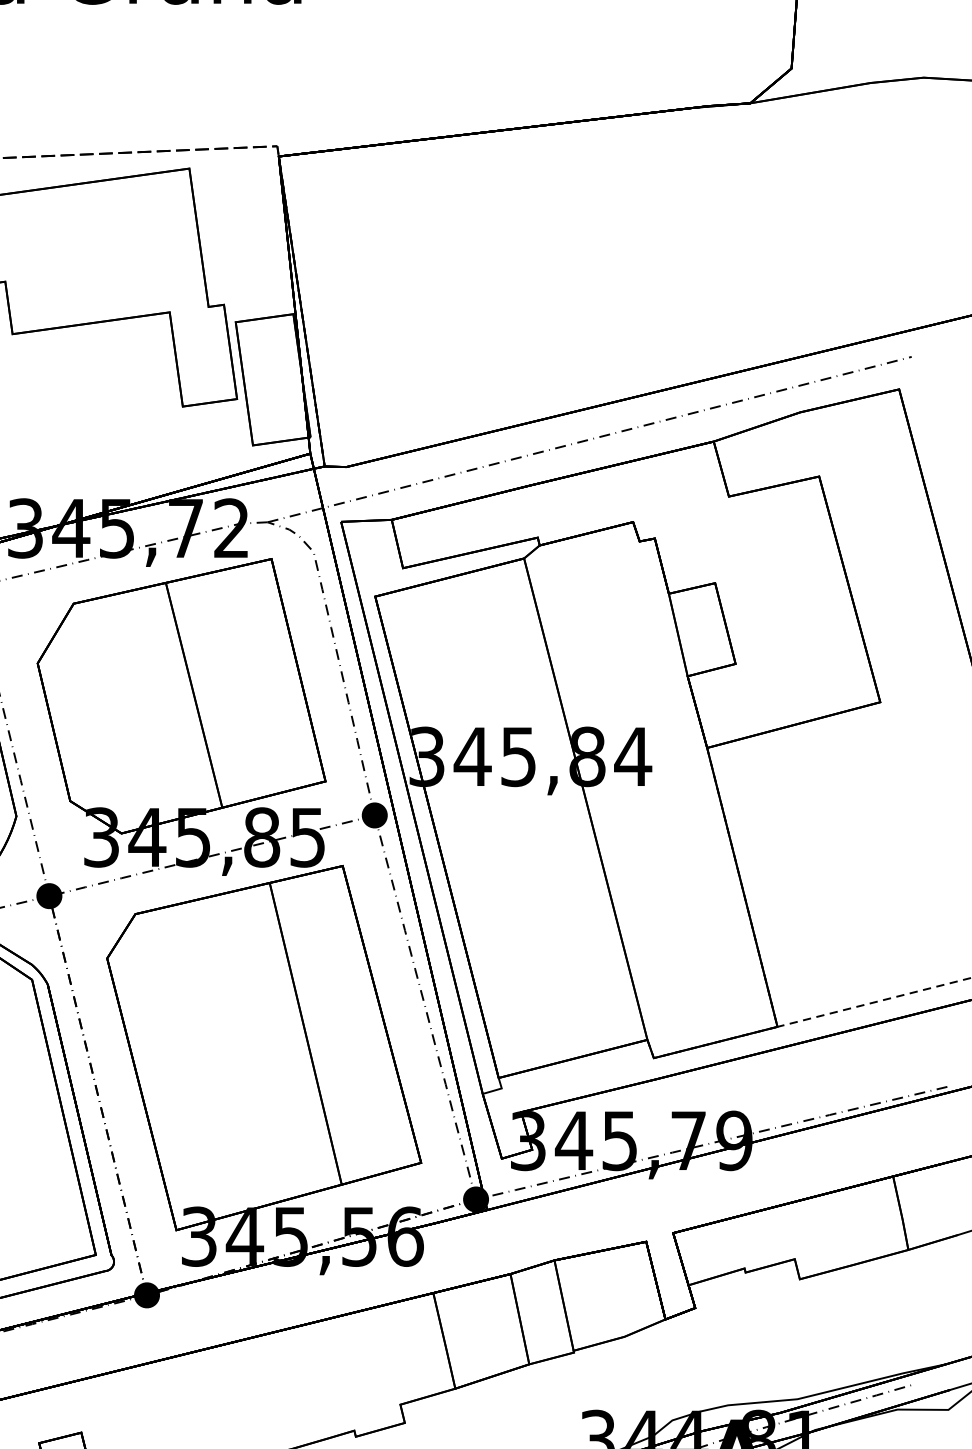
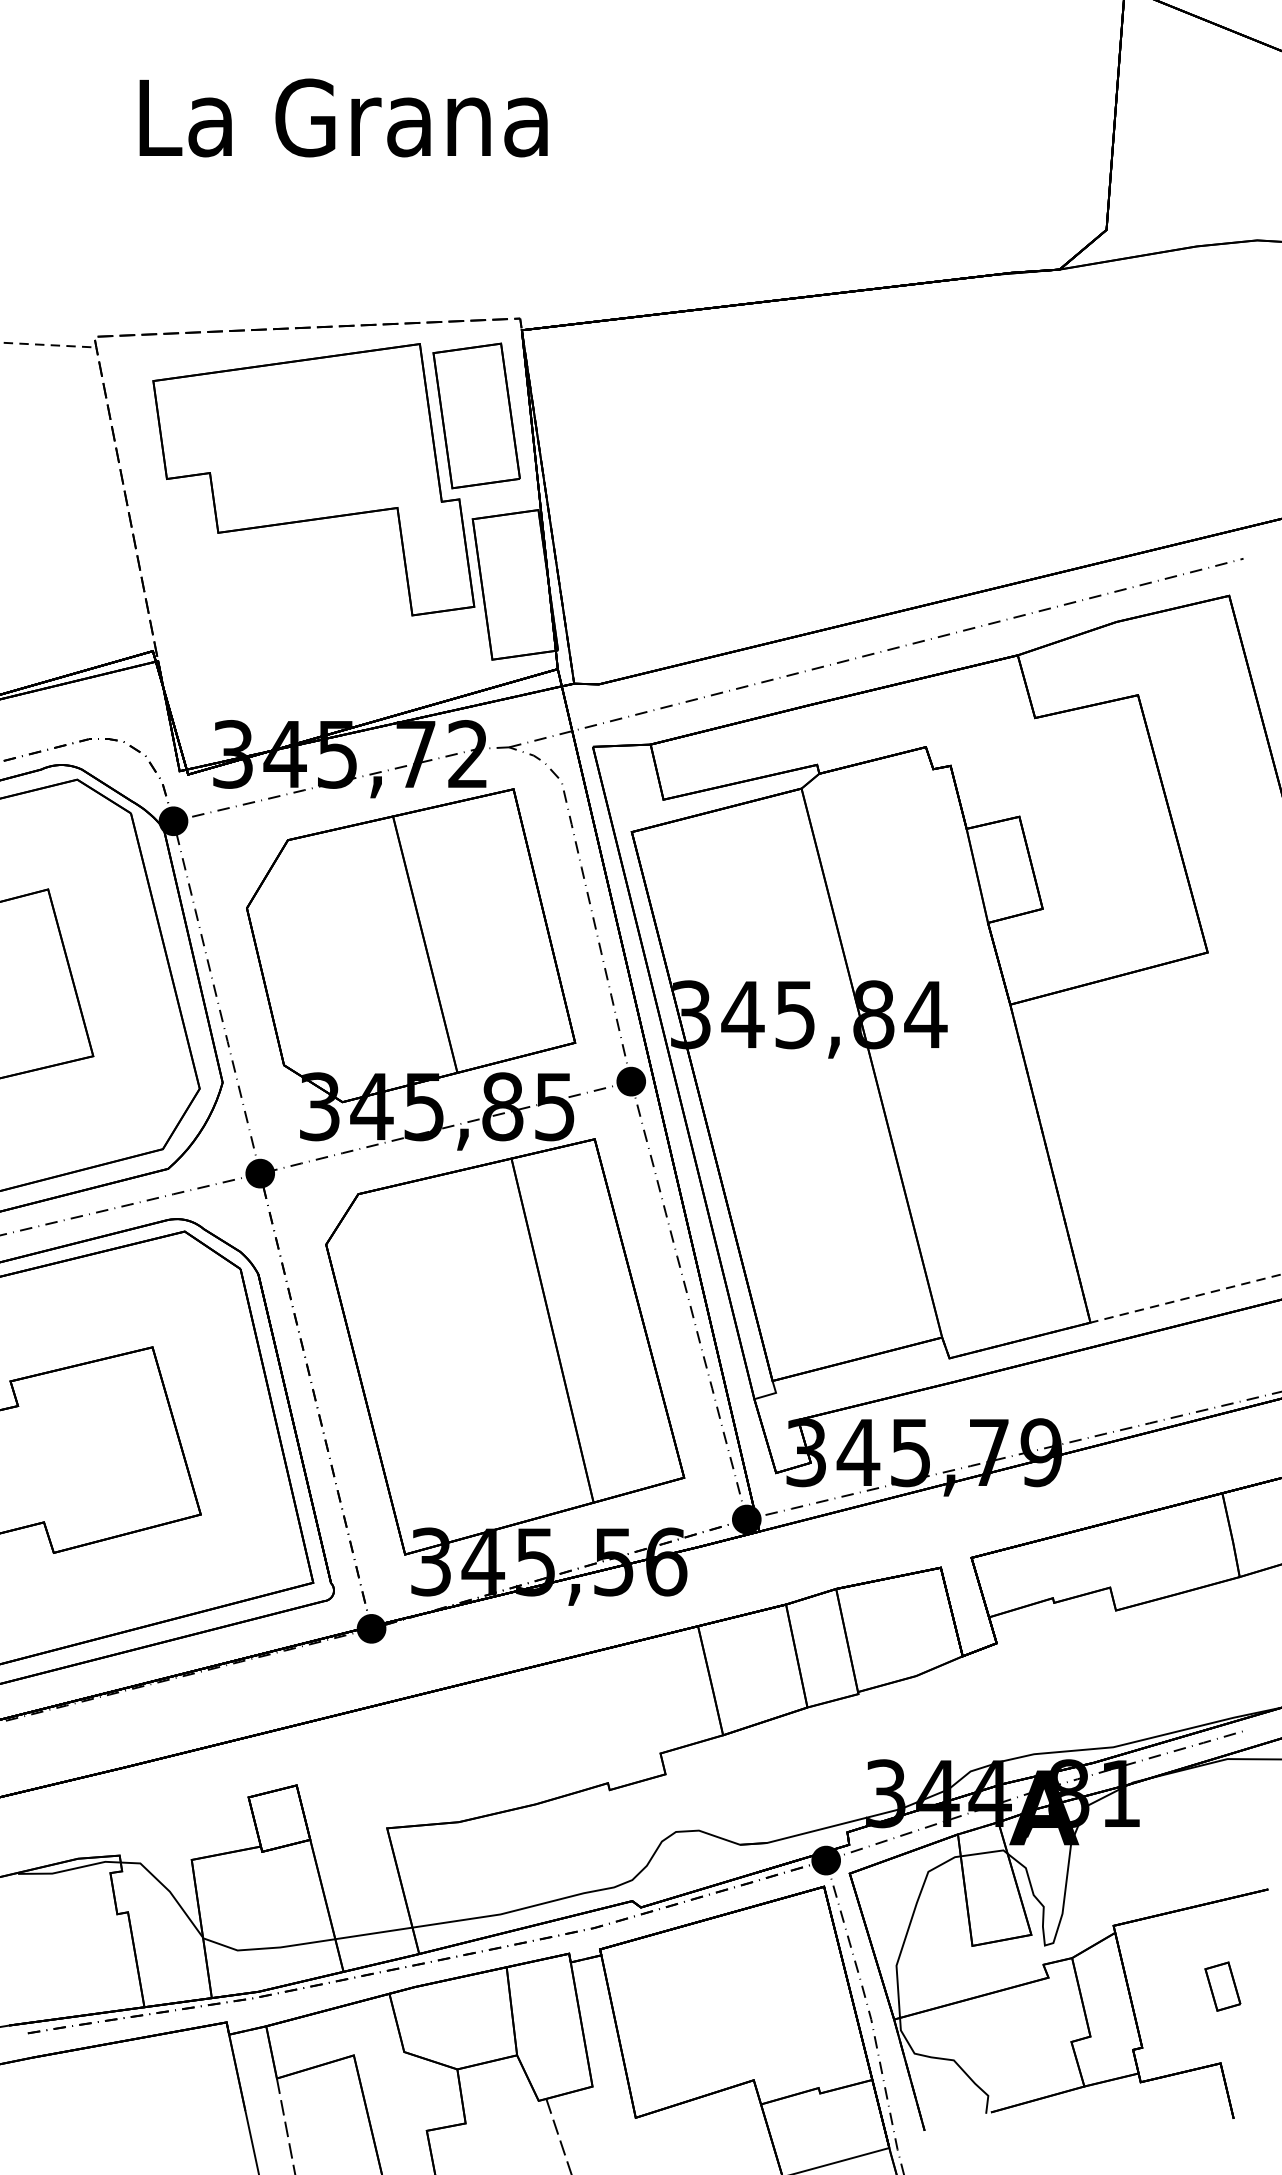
part: (239, 231) -> (476, 415), added

